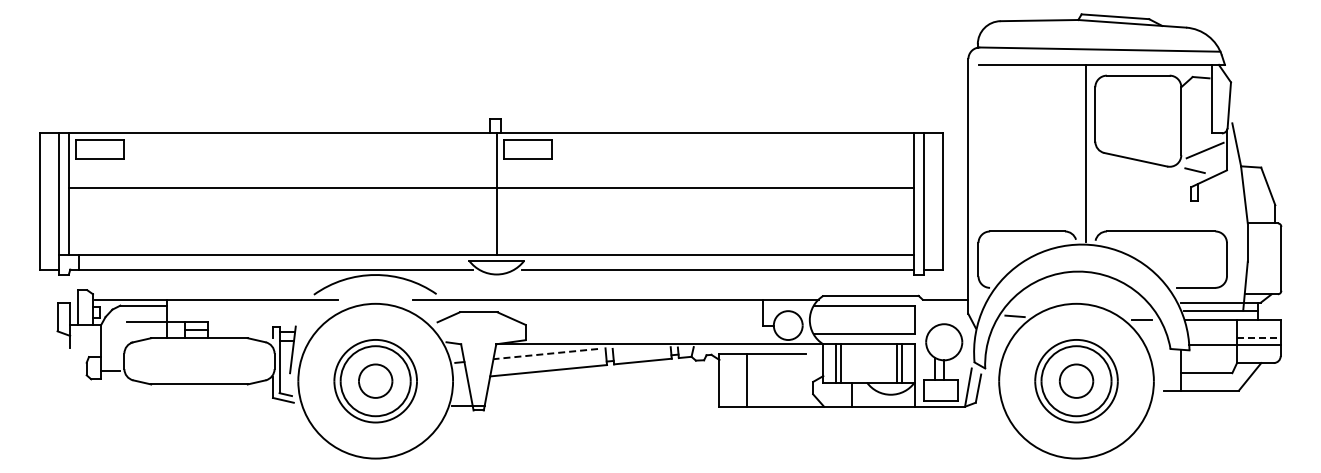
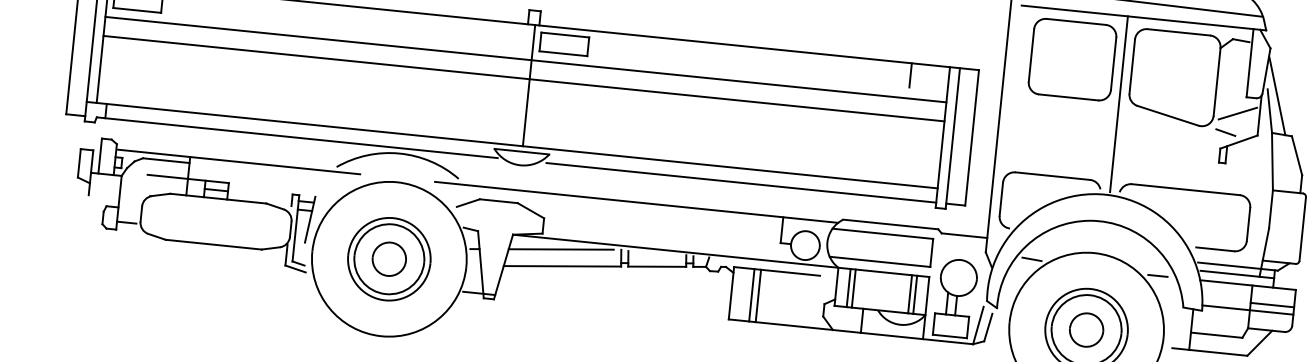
part: (1035, 113) -> (1072, 59), added
line: (1242, 129) -> (1277, 96), added
line: (875, 145) -> (910, 75), added
line: (491, 168) -> (526, 59), added
line: (1258, 337) -> (1272, 304), dashed -> solid
line: (545, 354) -> (560, 249), dashed -> solid
line: (739, 380) -> (751, 295), added

